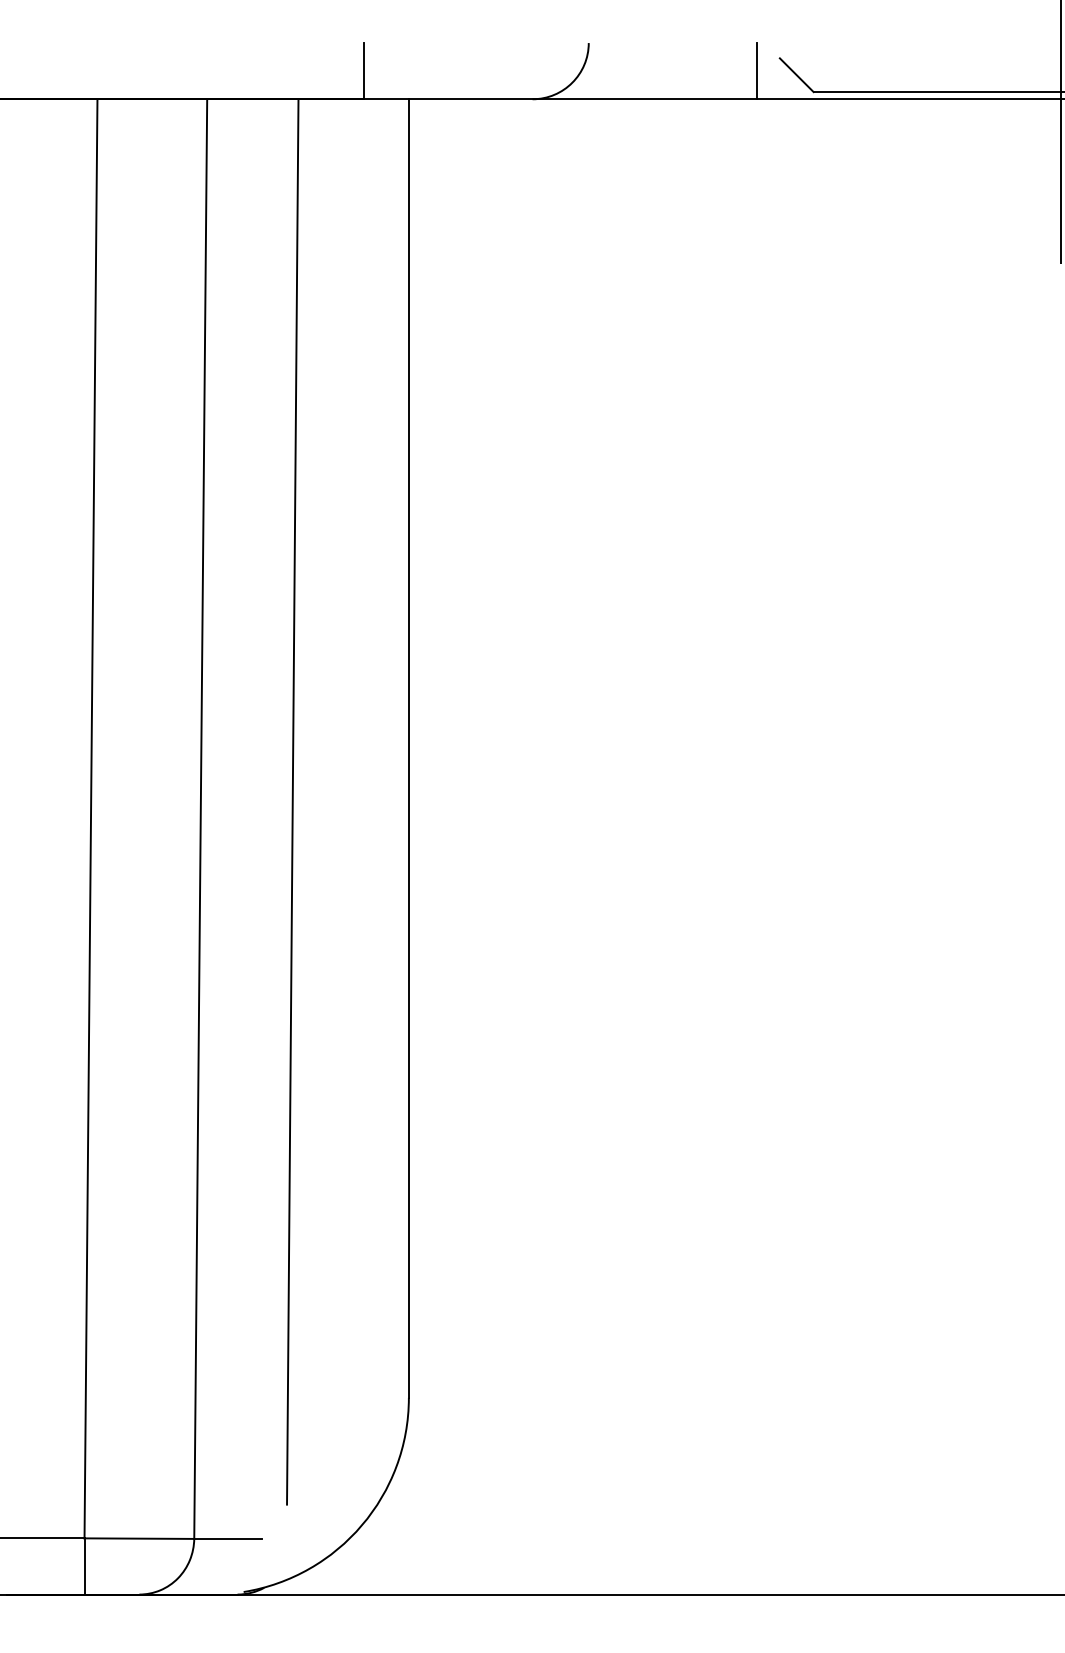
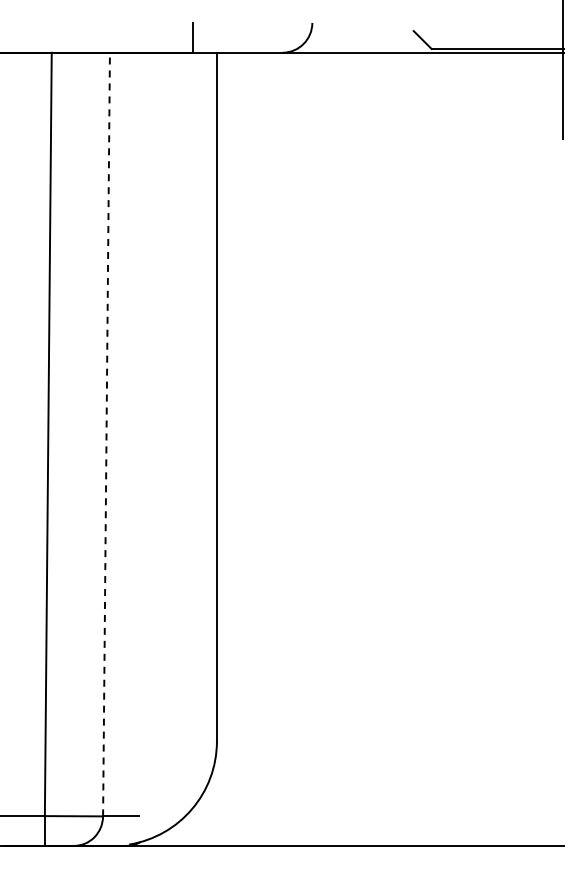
line: (756, 70) -> (401, 37), removed
line: (293, 801) -> (155, 425), removed
line: (200, 818) -> (106, 434), solid -> dashed

